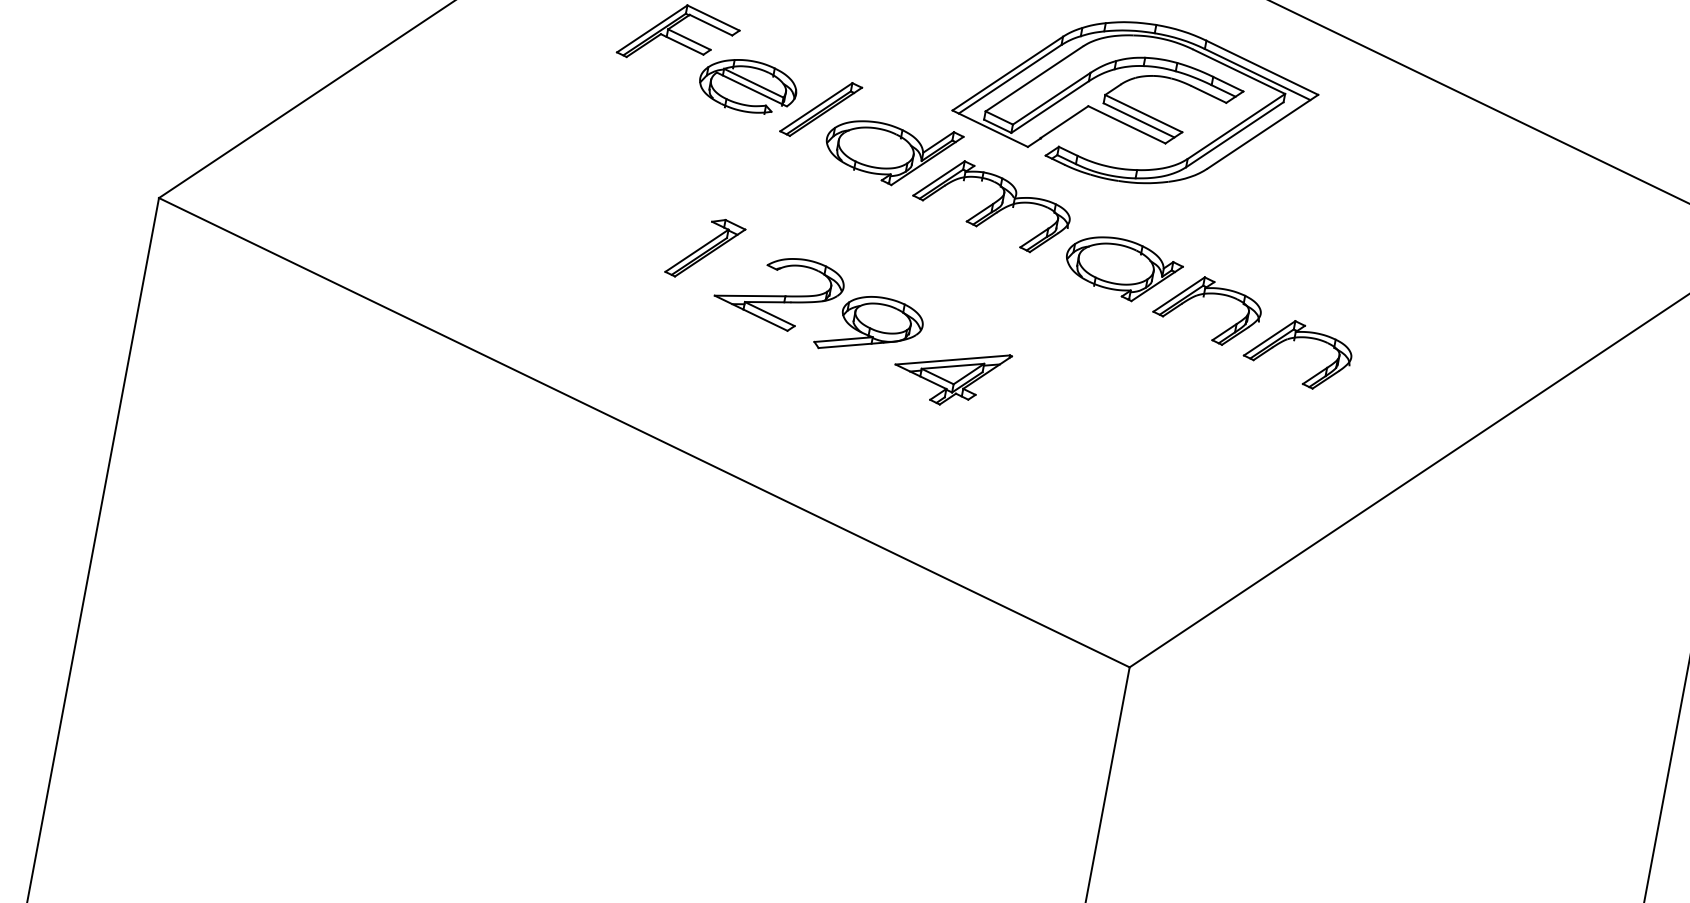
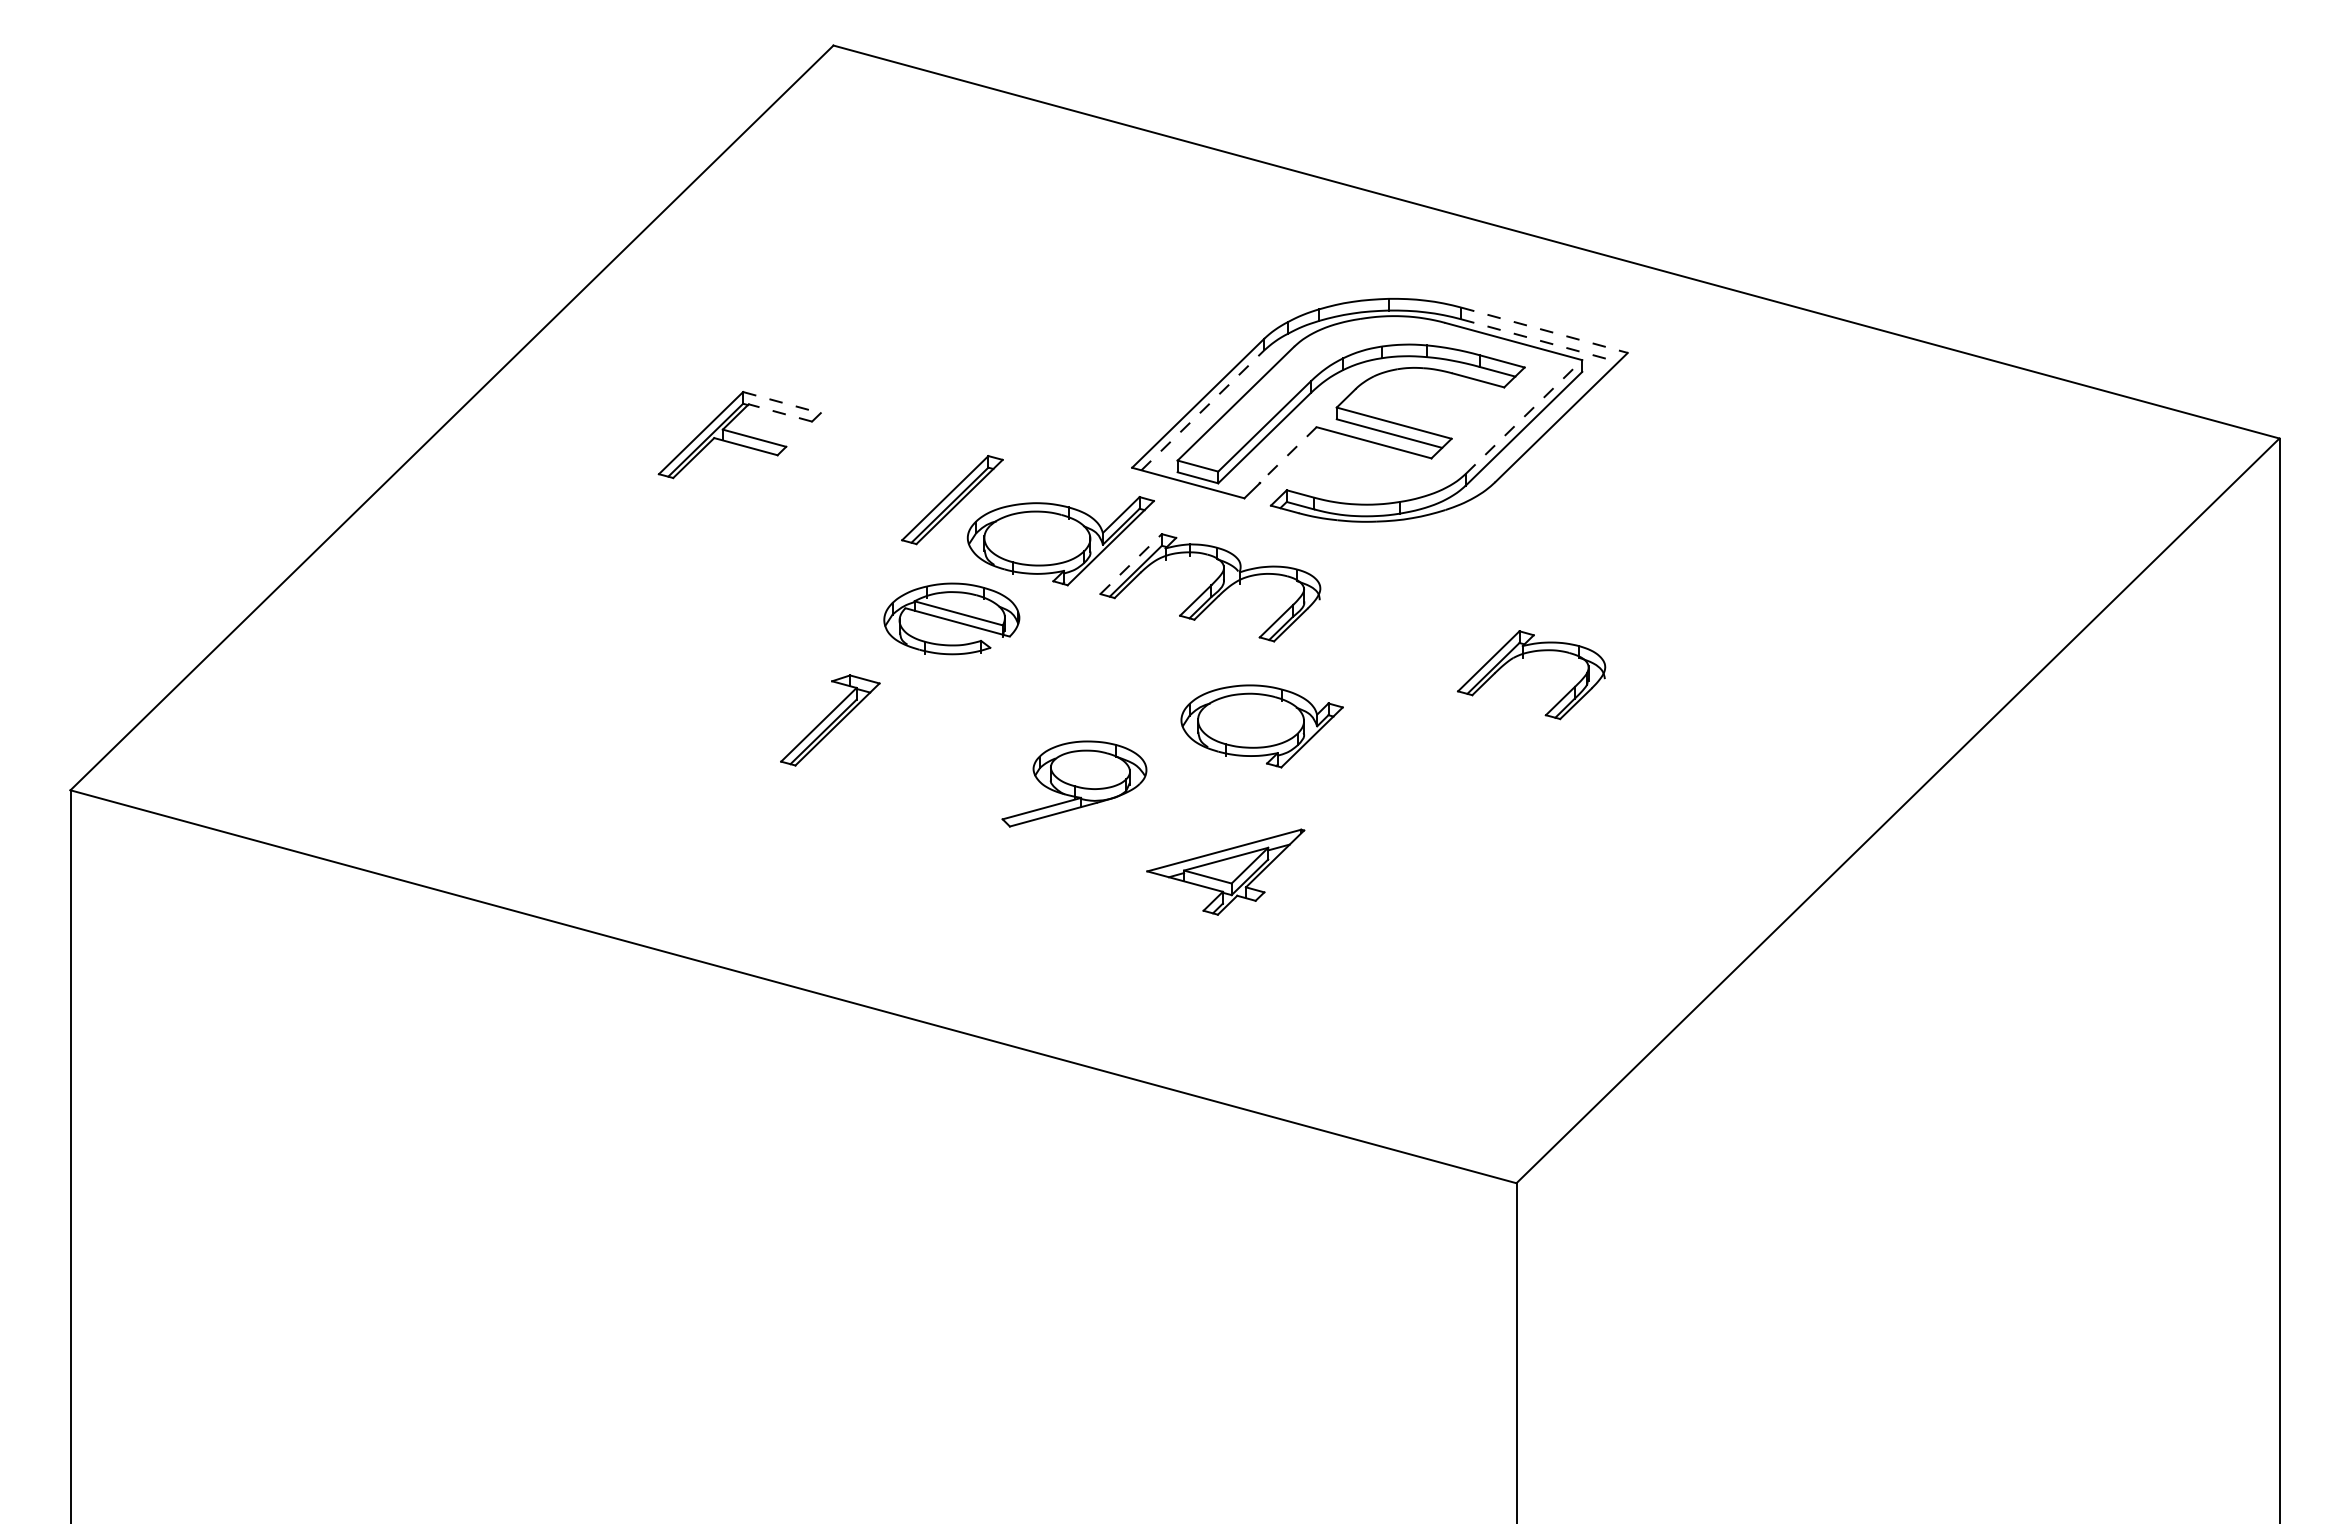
line: (713, 18) -> (782, 402), solid -> dashed
line: (711, 24) -> (780, 412), solid -> dashed
line: (1262, 67) -> (1544, 330), solid -> dashed
line: (1258, 74) -> (1540, 340), solid -> dashed
line: (1009, 79) -> (1202, 410), solid -> dashed
part: (748, 85) -> (951, 618), moved
line: (1064, 122) -> (1288, 455), solid -> dashed
line: (1236, 126) -> (1524, 416), solid -> dashed
line: (939, 178) -> (1131, 564), solid -> dashed
part: (1122, 269) -> (1261, 726), moved
part: (778, 292) -> (941, 760), removed
part: (1294, 340) -> (1658, 694), removed
part: (950, 374) -> (1225, 871), moved

